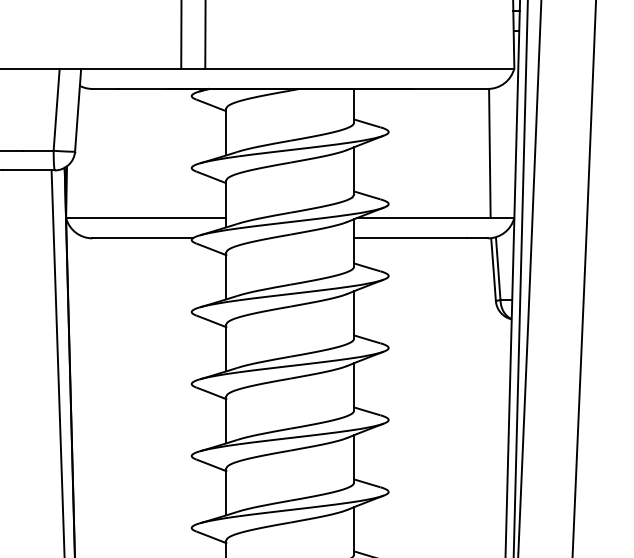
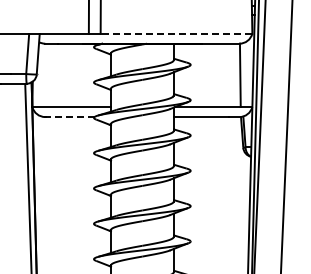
line: (359, 68) -> (176, 33), solid -> dashed
line: (143, 239) -> (70, 117), solid -> dashed

